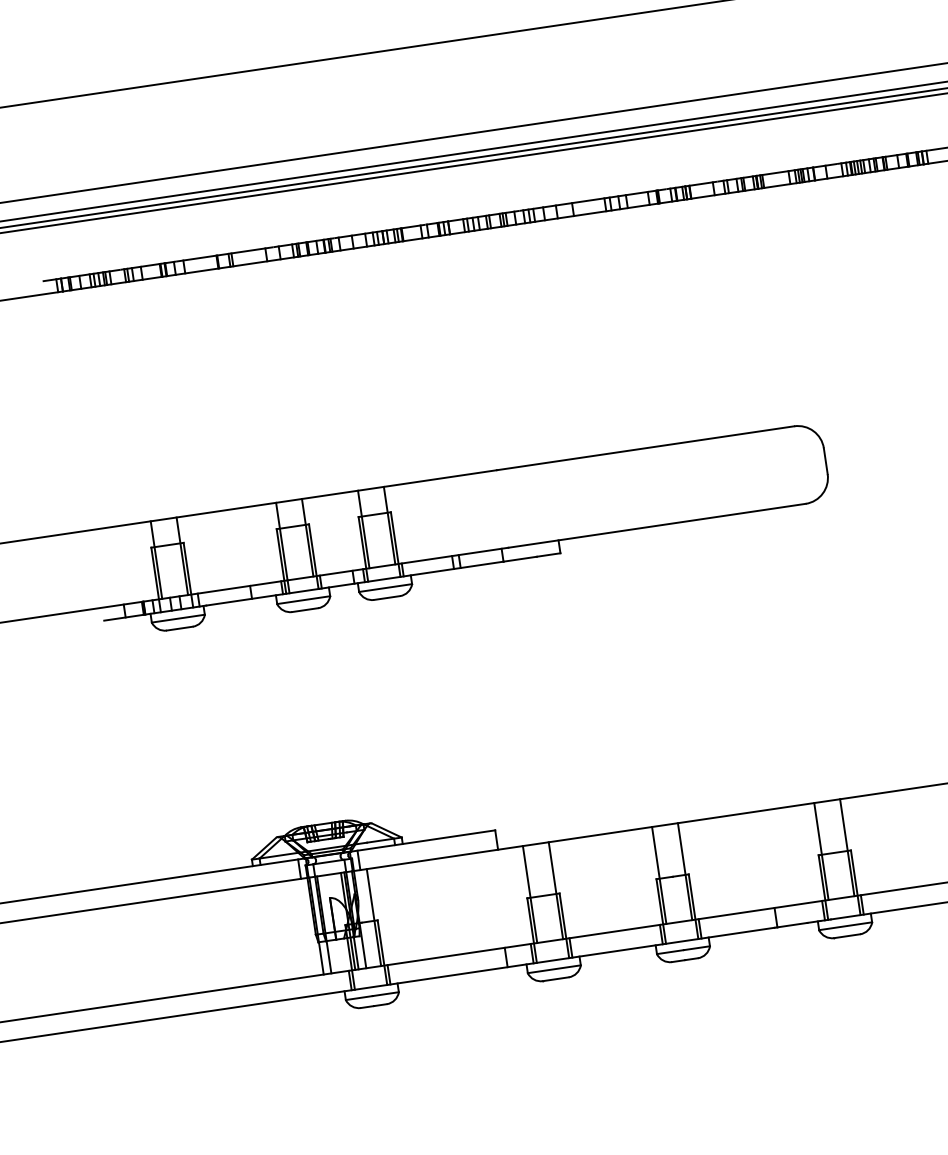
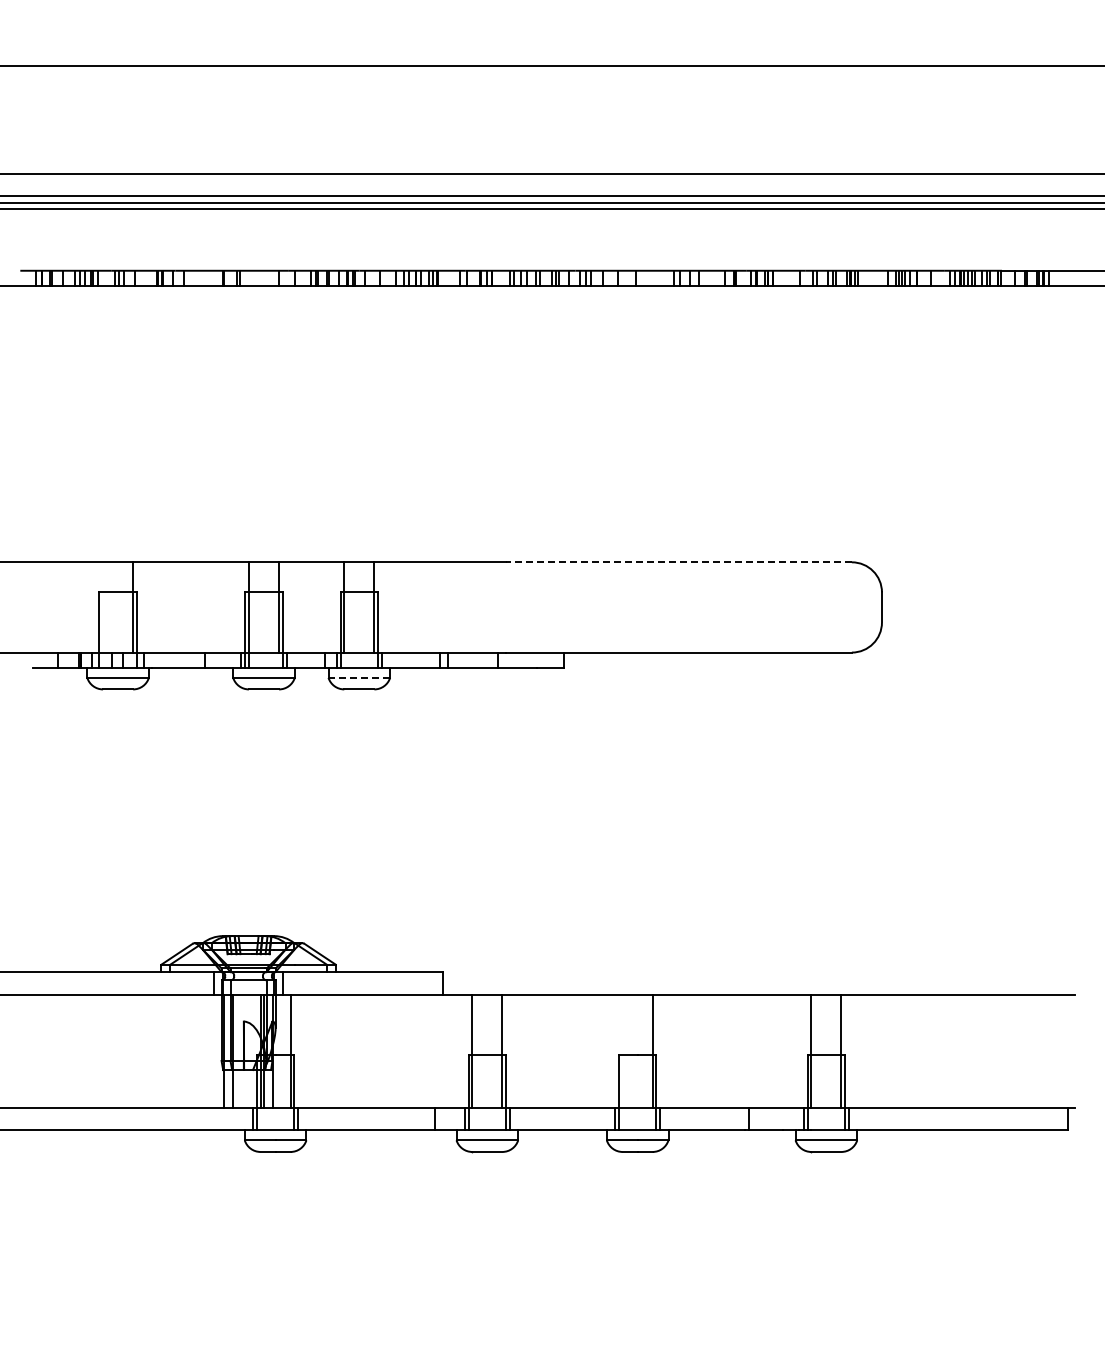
line: (645, 448) -> (678, 562), solid -> dashed
line: (156, 560) -> (103, 607), removed
line: (385, 587) -> (359, 677), solid -> dashed
line: (659, 874) -> (622, 1050), removed

